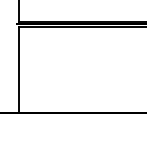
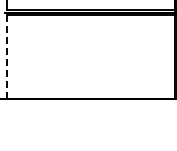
line: (19, 69) -> (7, 56), solid -> dashed

